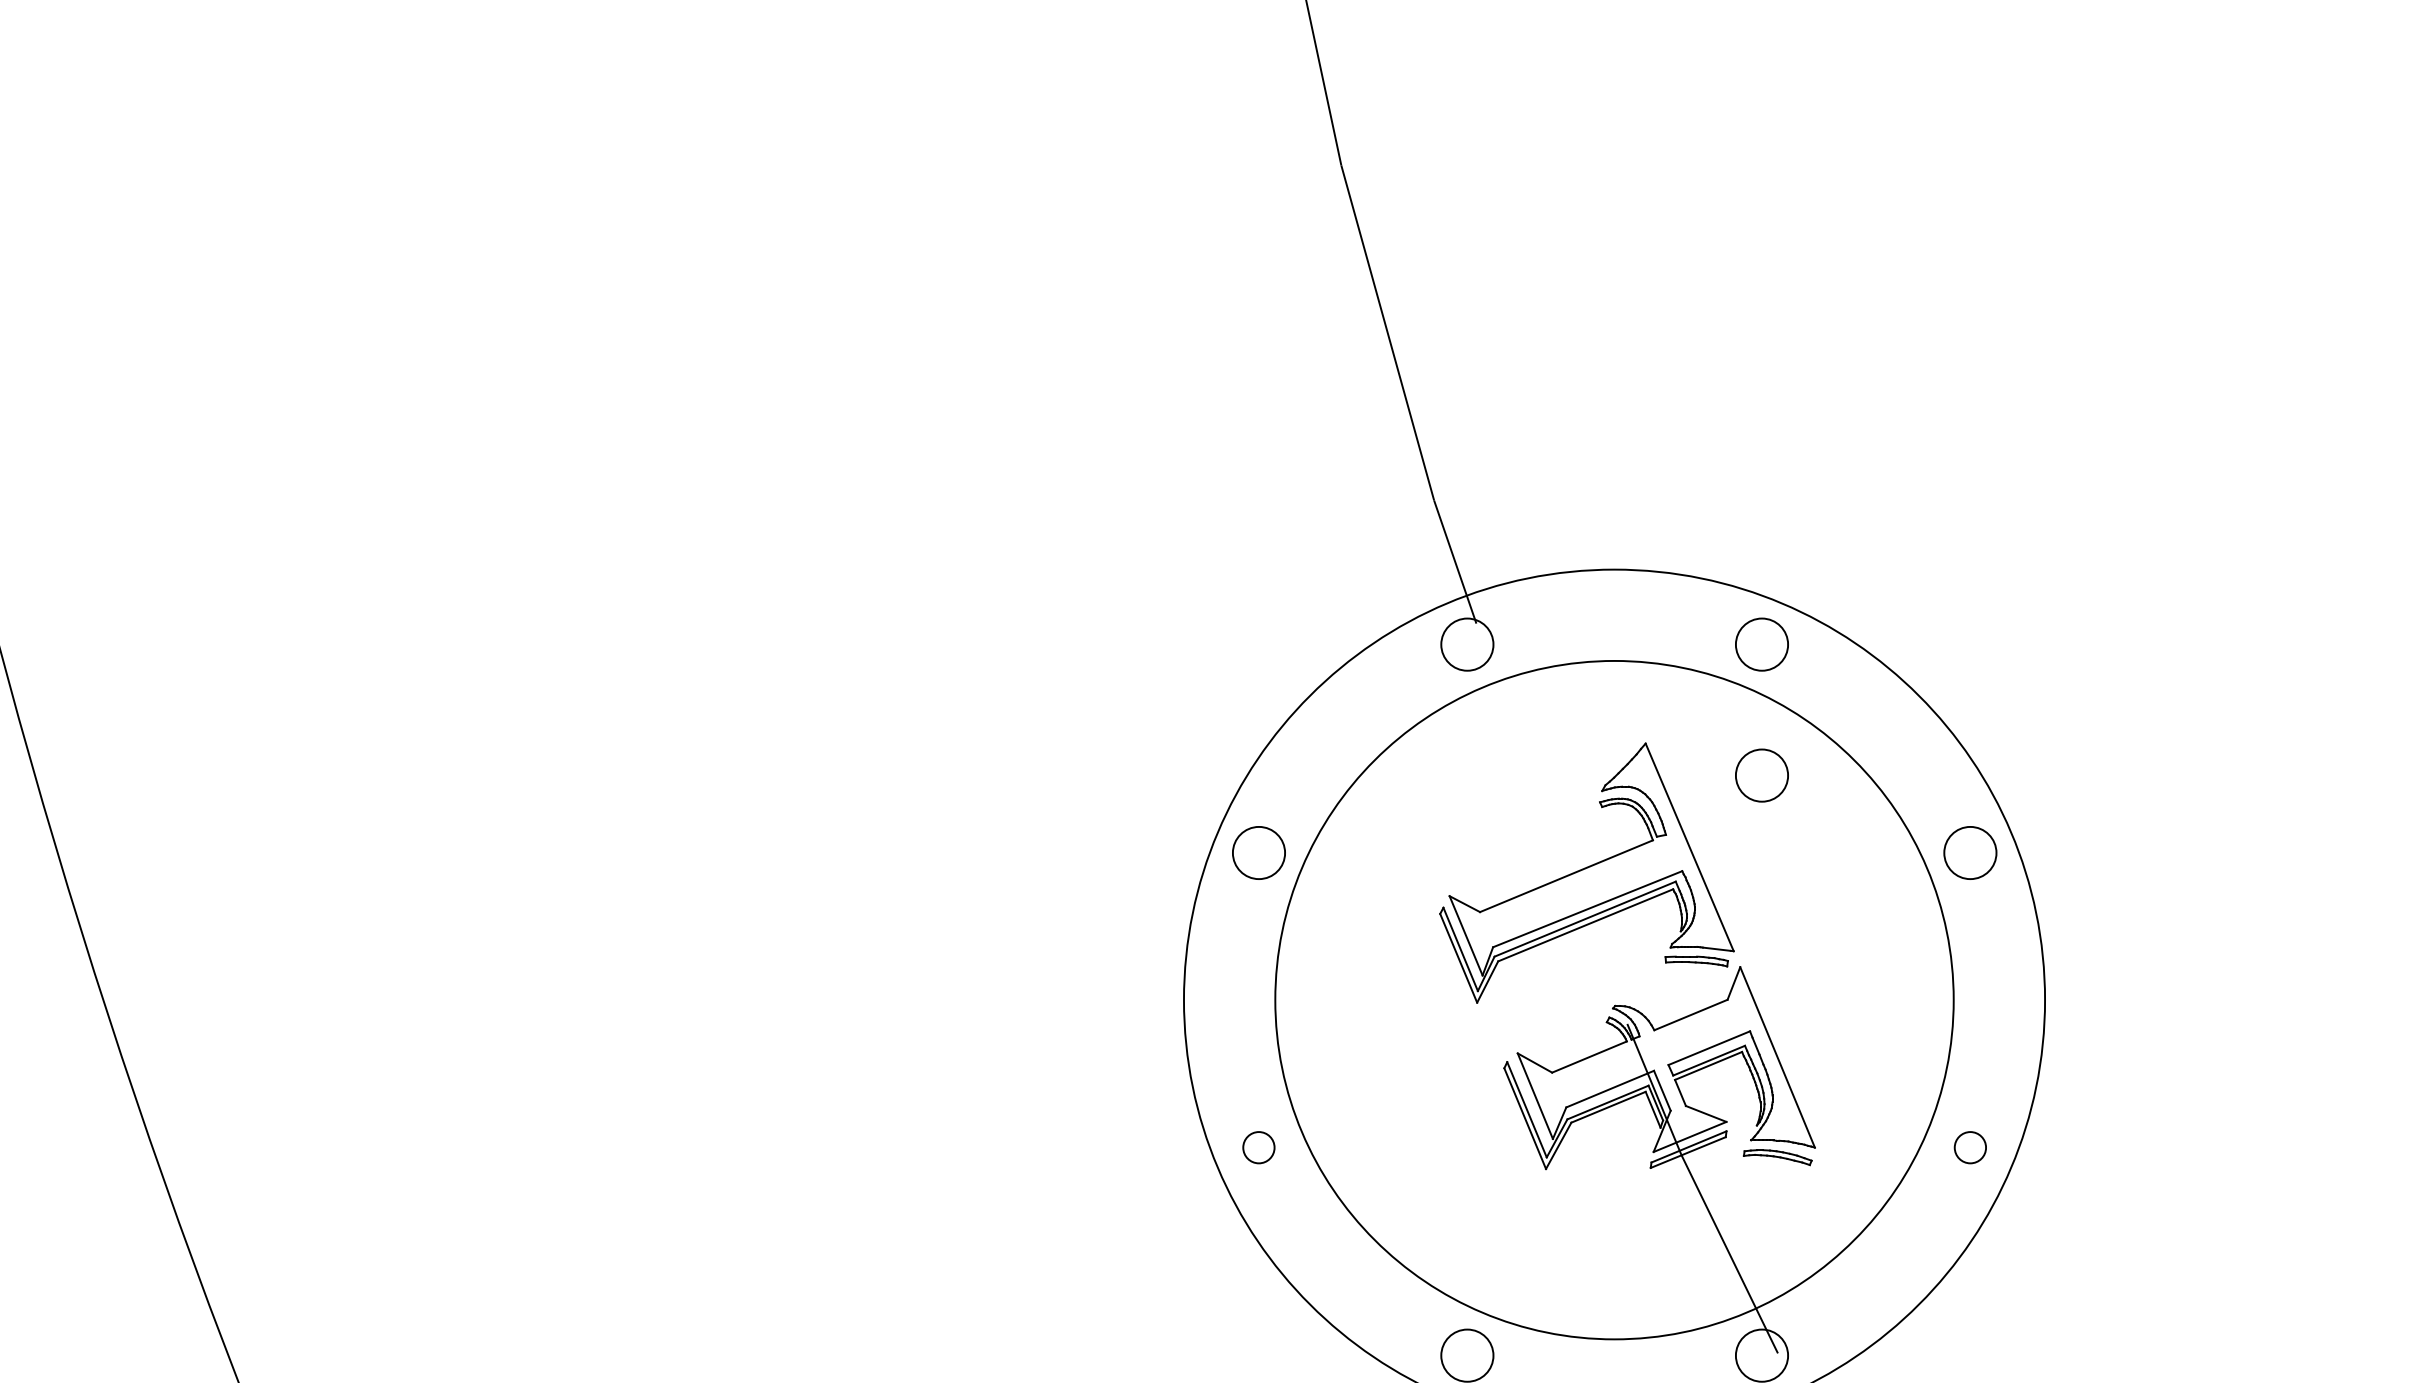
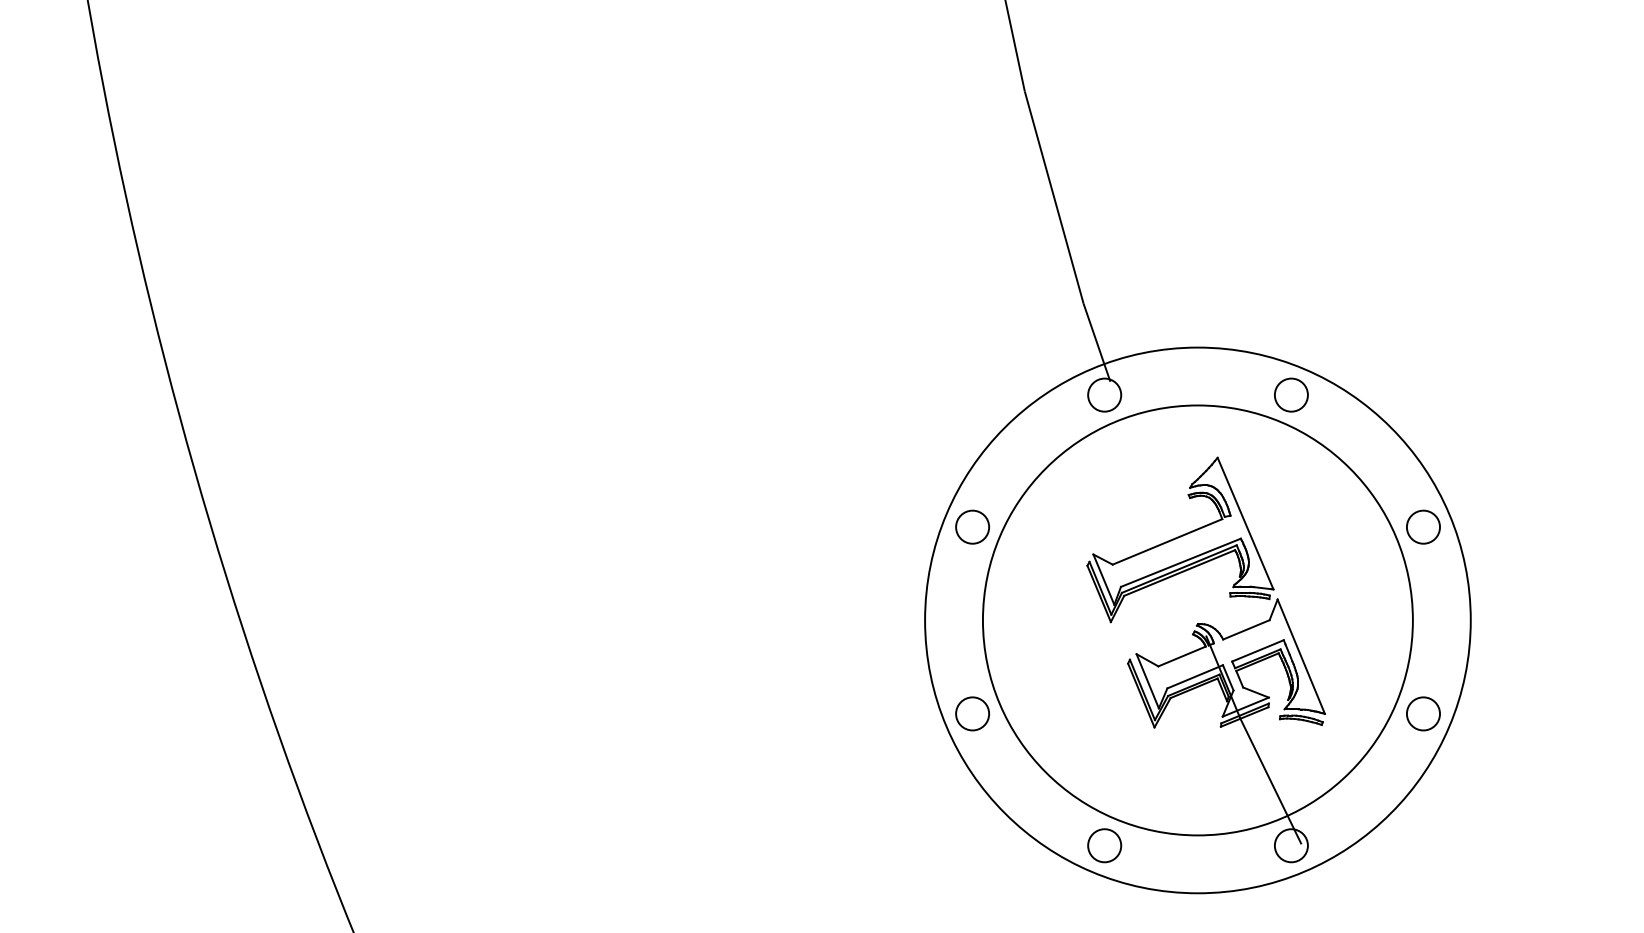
circle: (1762, 774) -> (1291, 477), removed
circle: (1258, 1146) -> (972, 713), size x1.67
circle: (1970, 1146) -> (1423, 713), size x1.67

